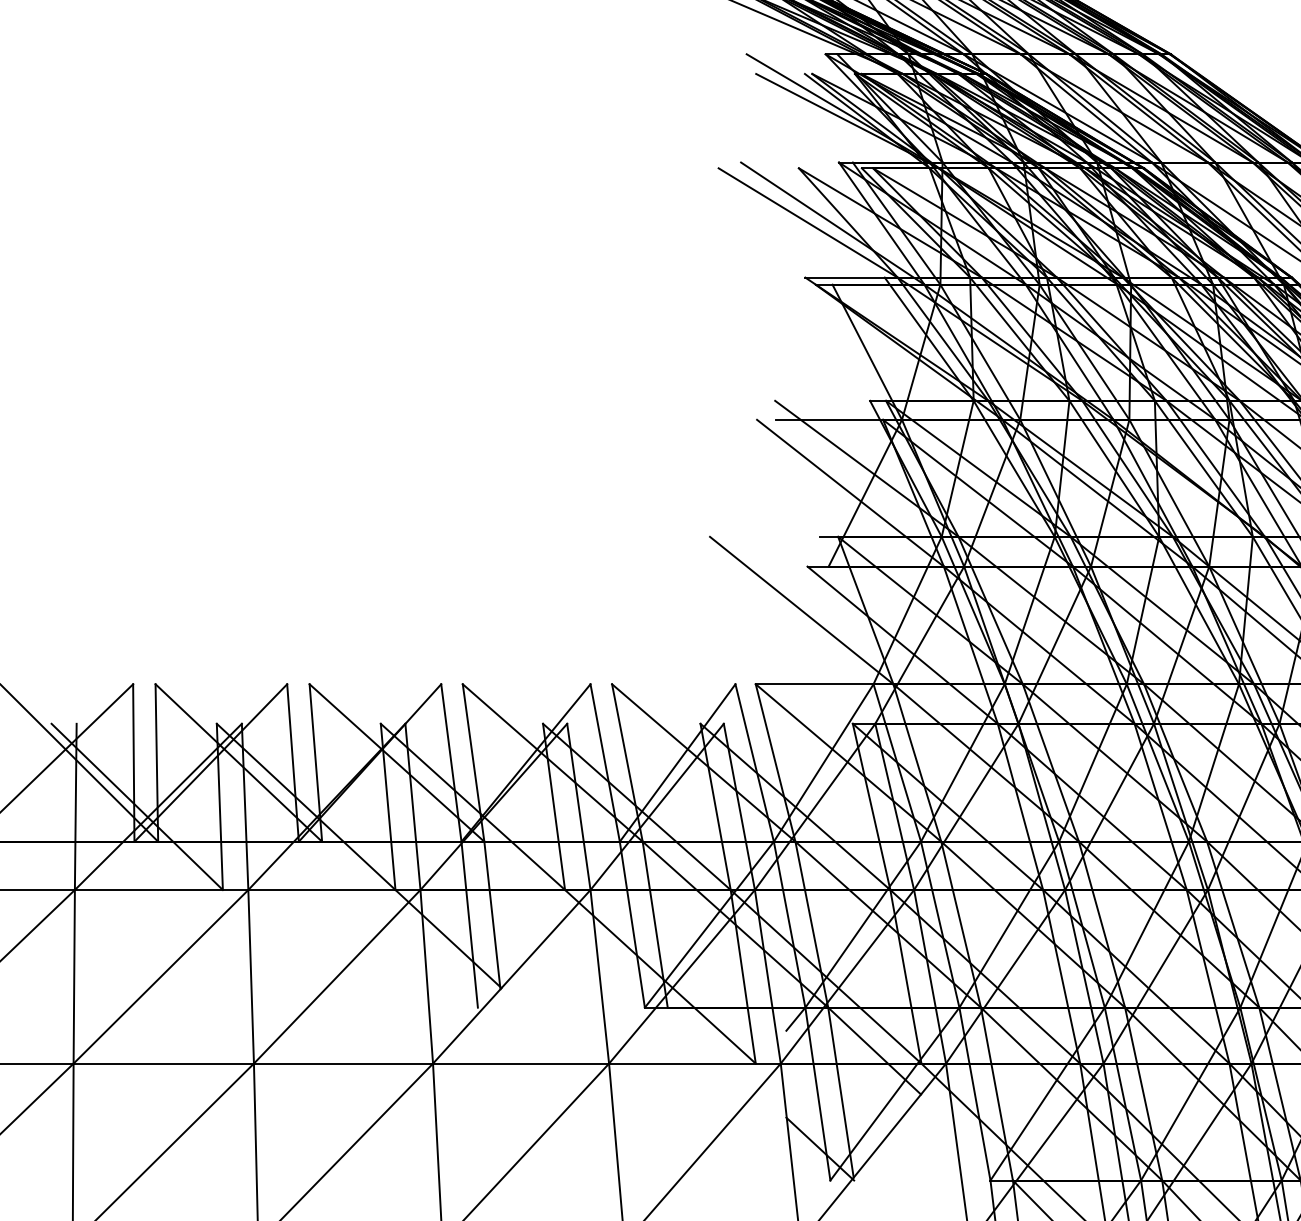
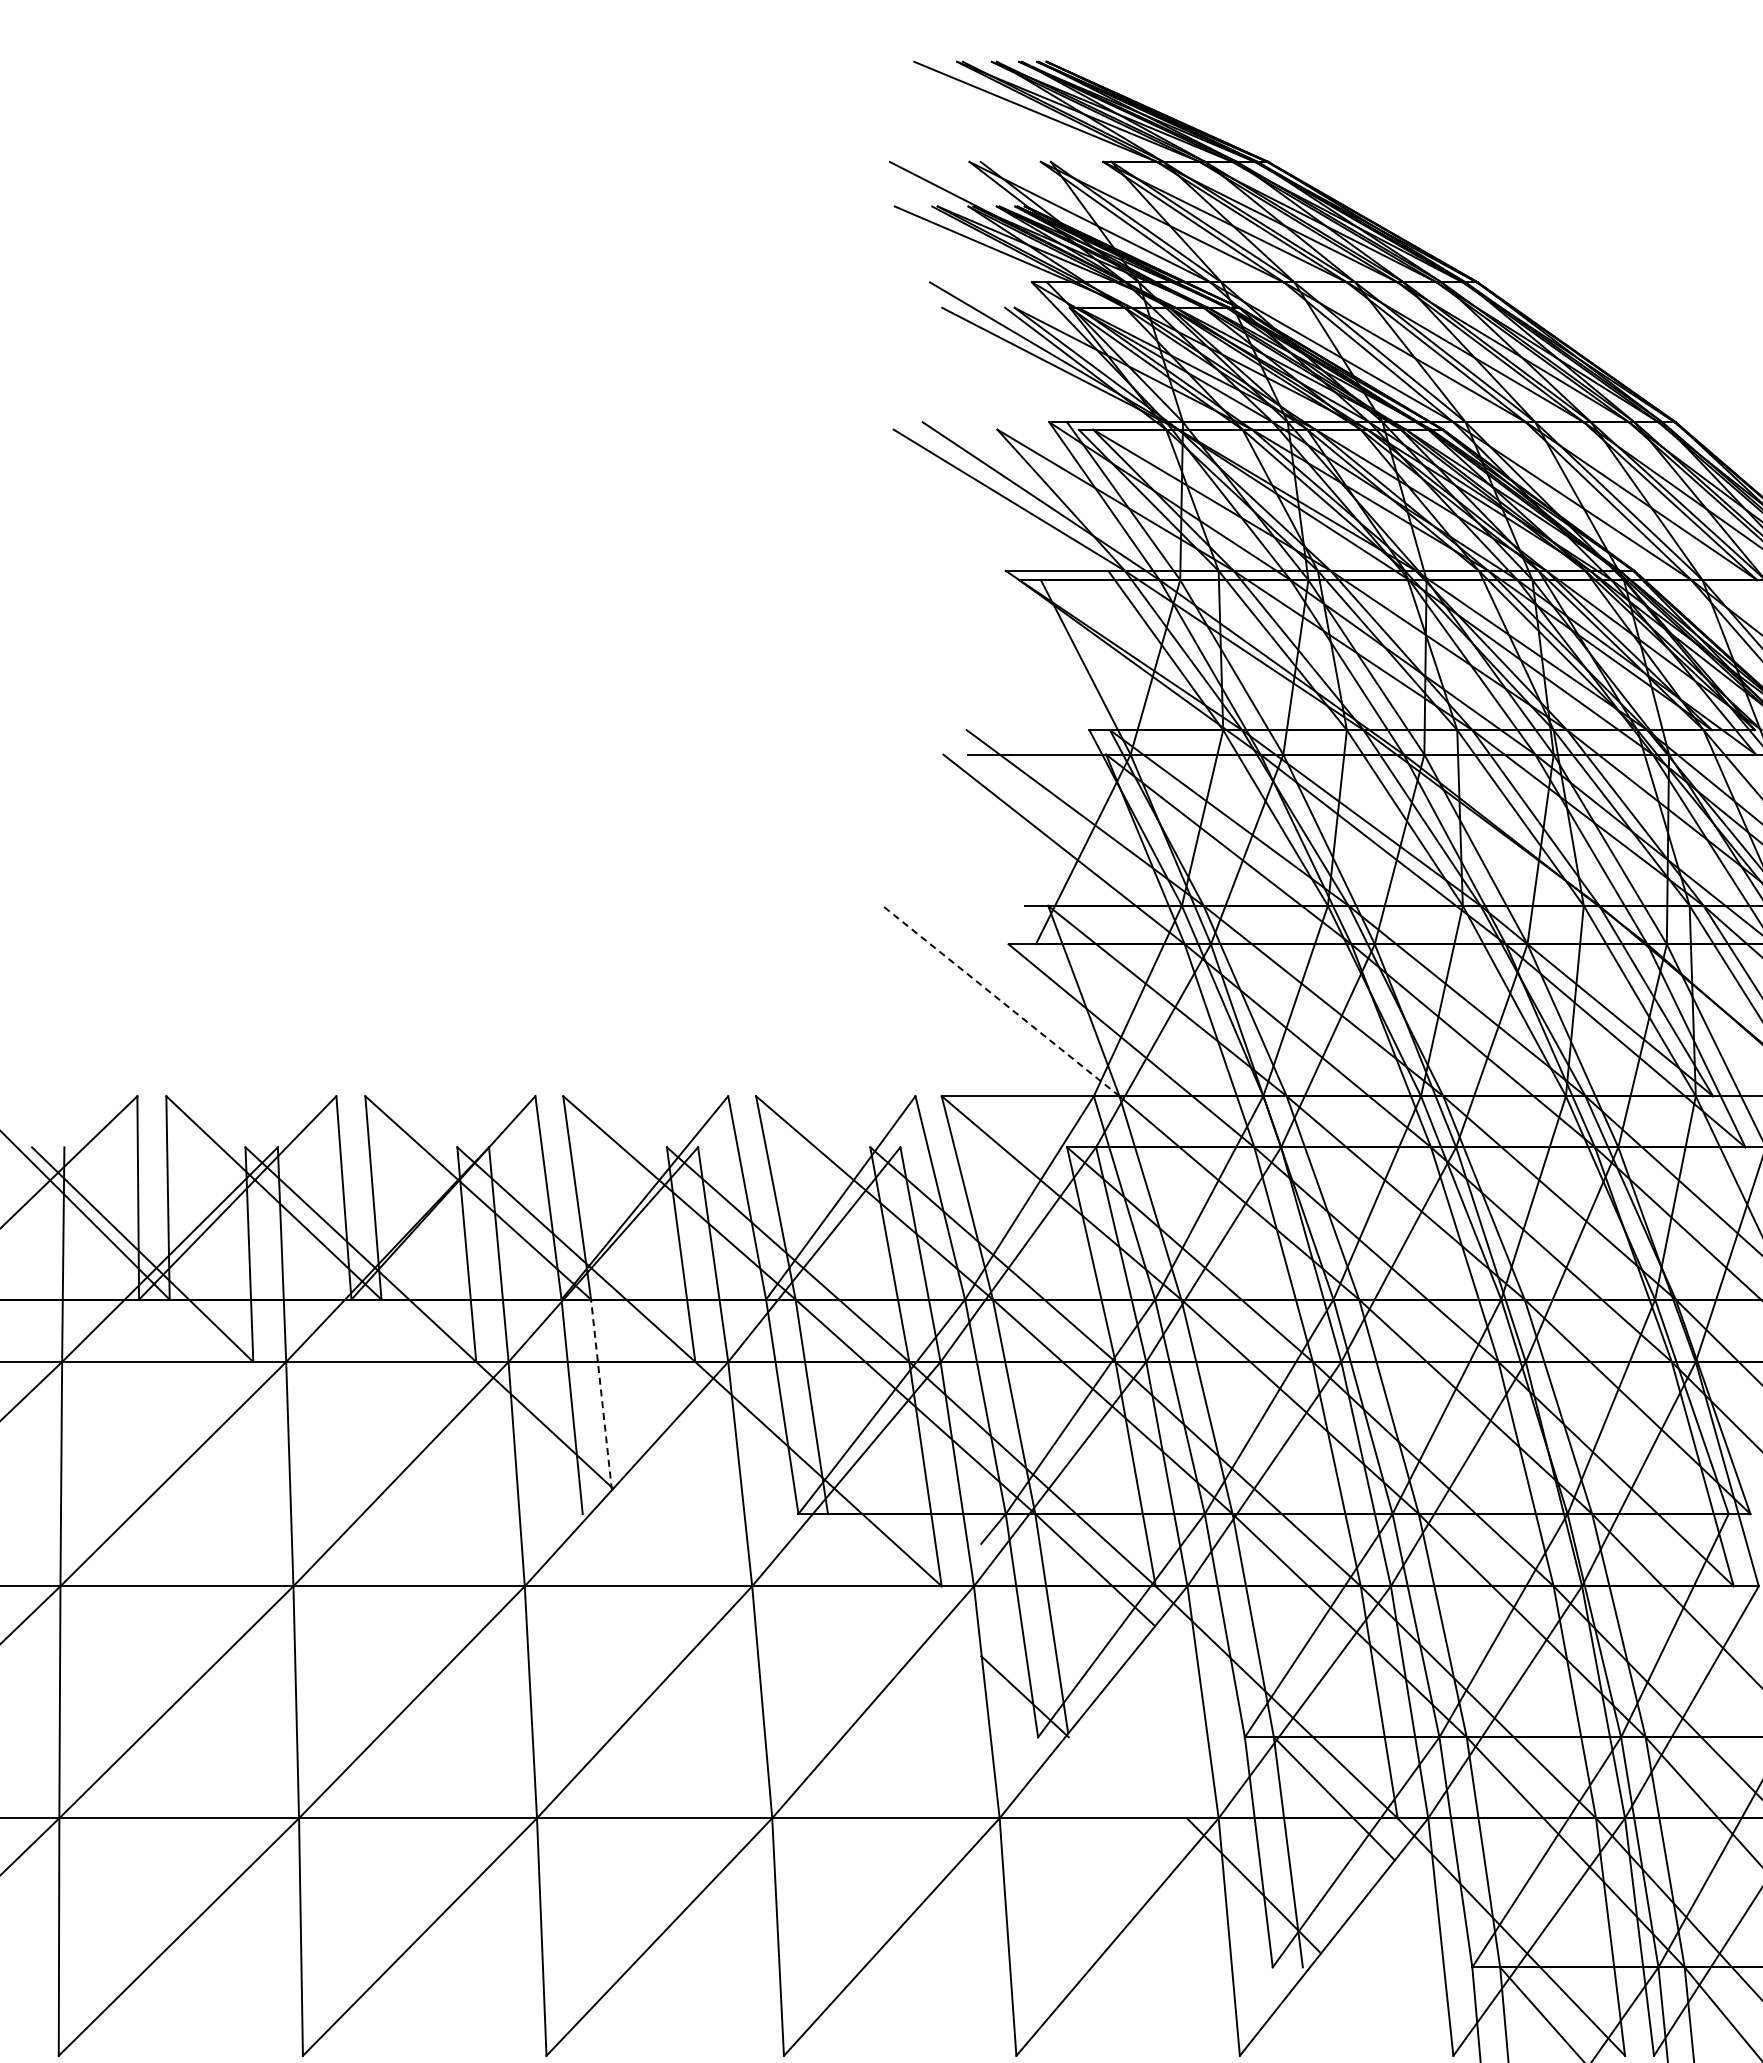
line: (802, 610) -> (1001, 1001), solid -> dashed
line: (492, 915) -> (601, 1394), solid -> dashed

